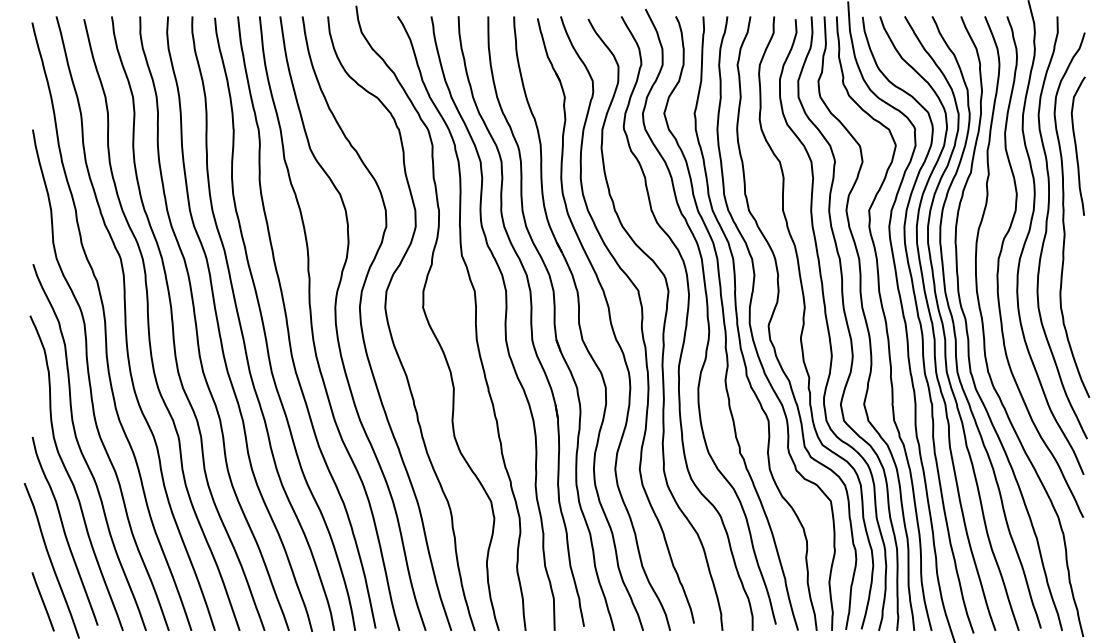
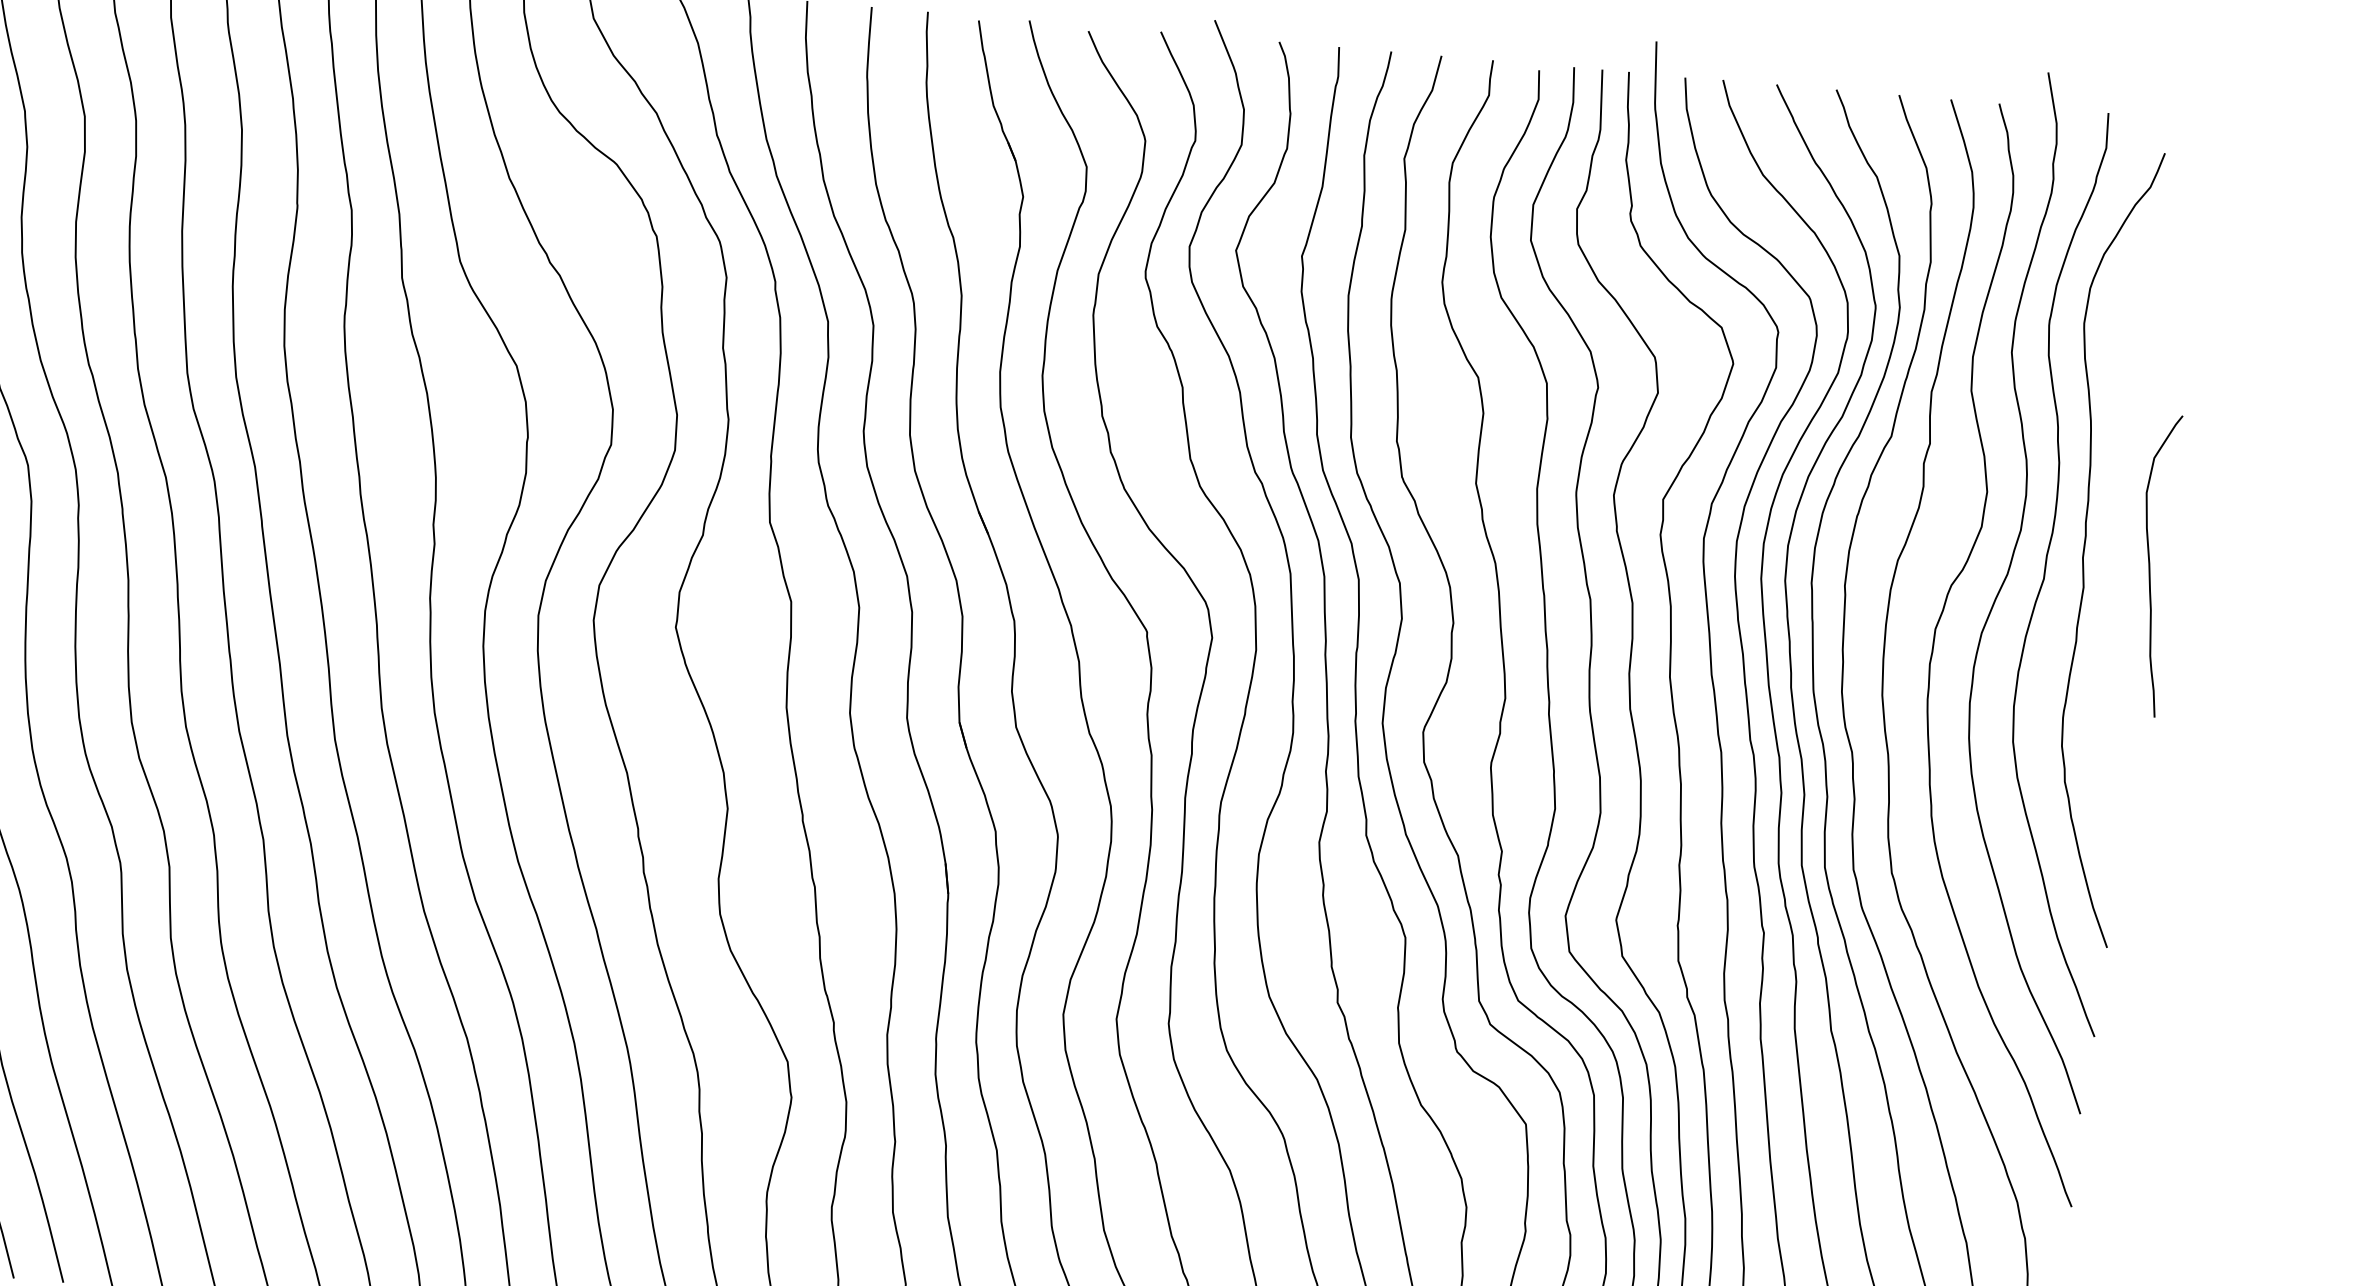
curve: (1076, 145) -> (2151, 563), moved

